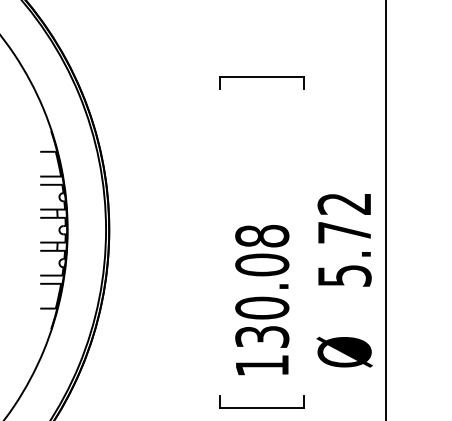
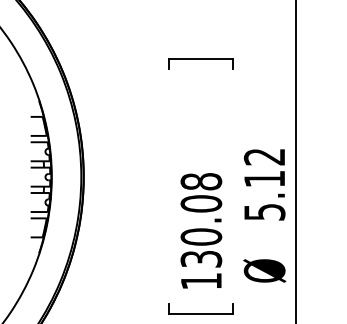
text: (344, 232) -> (264, 178), 5.72 -> 5.12

